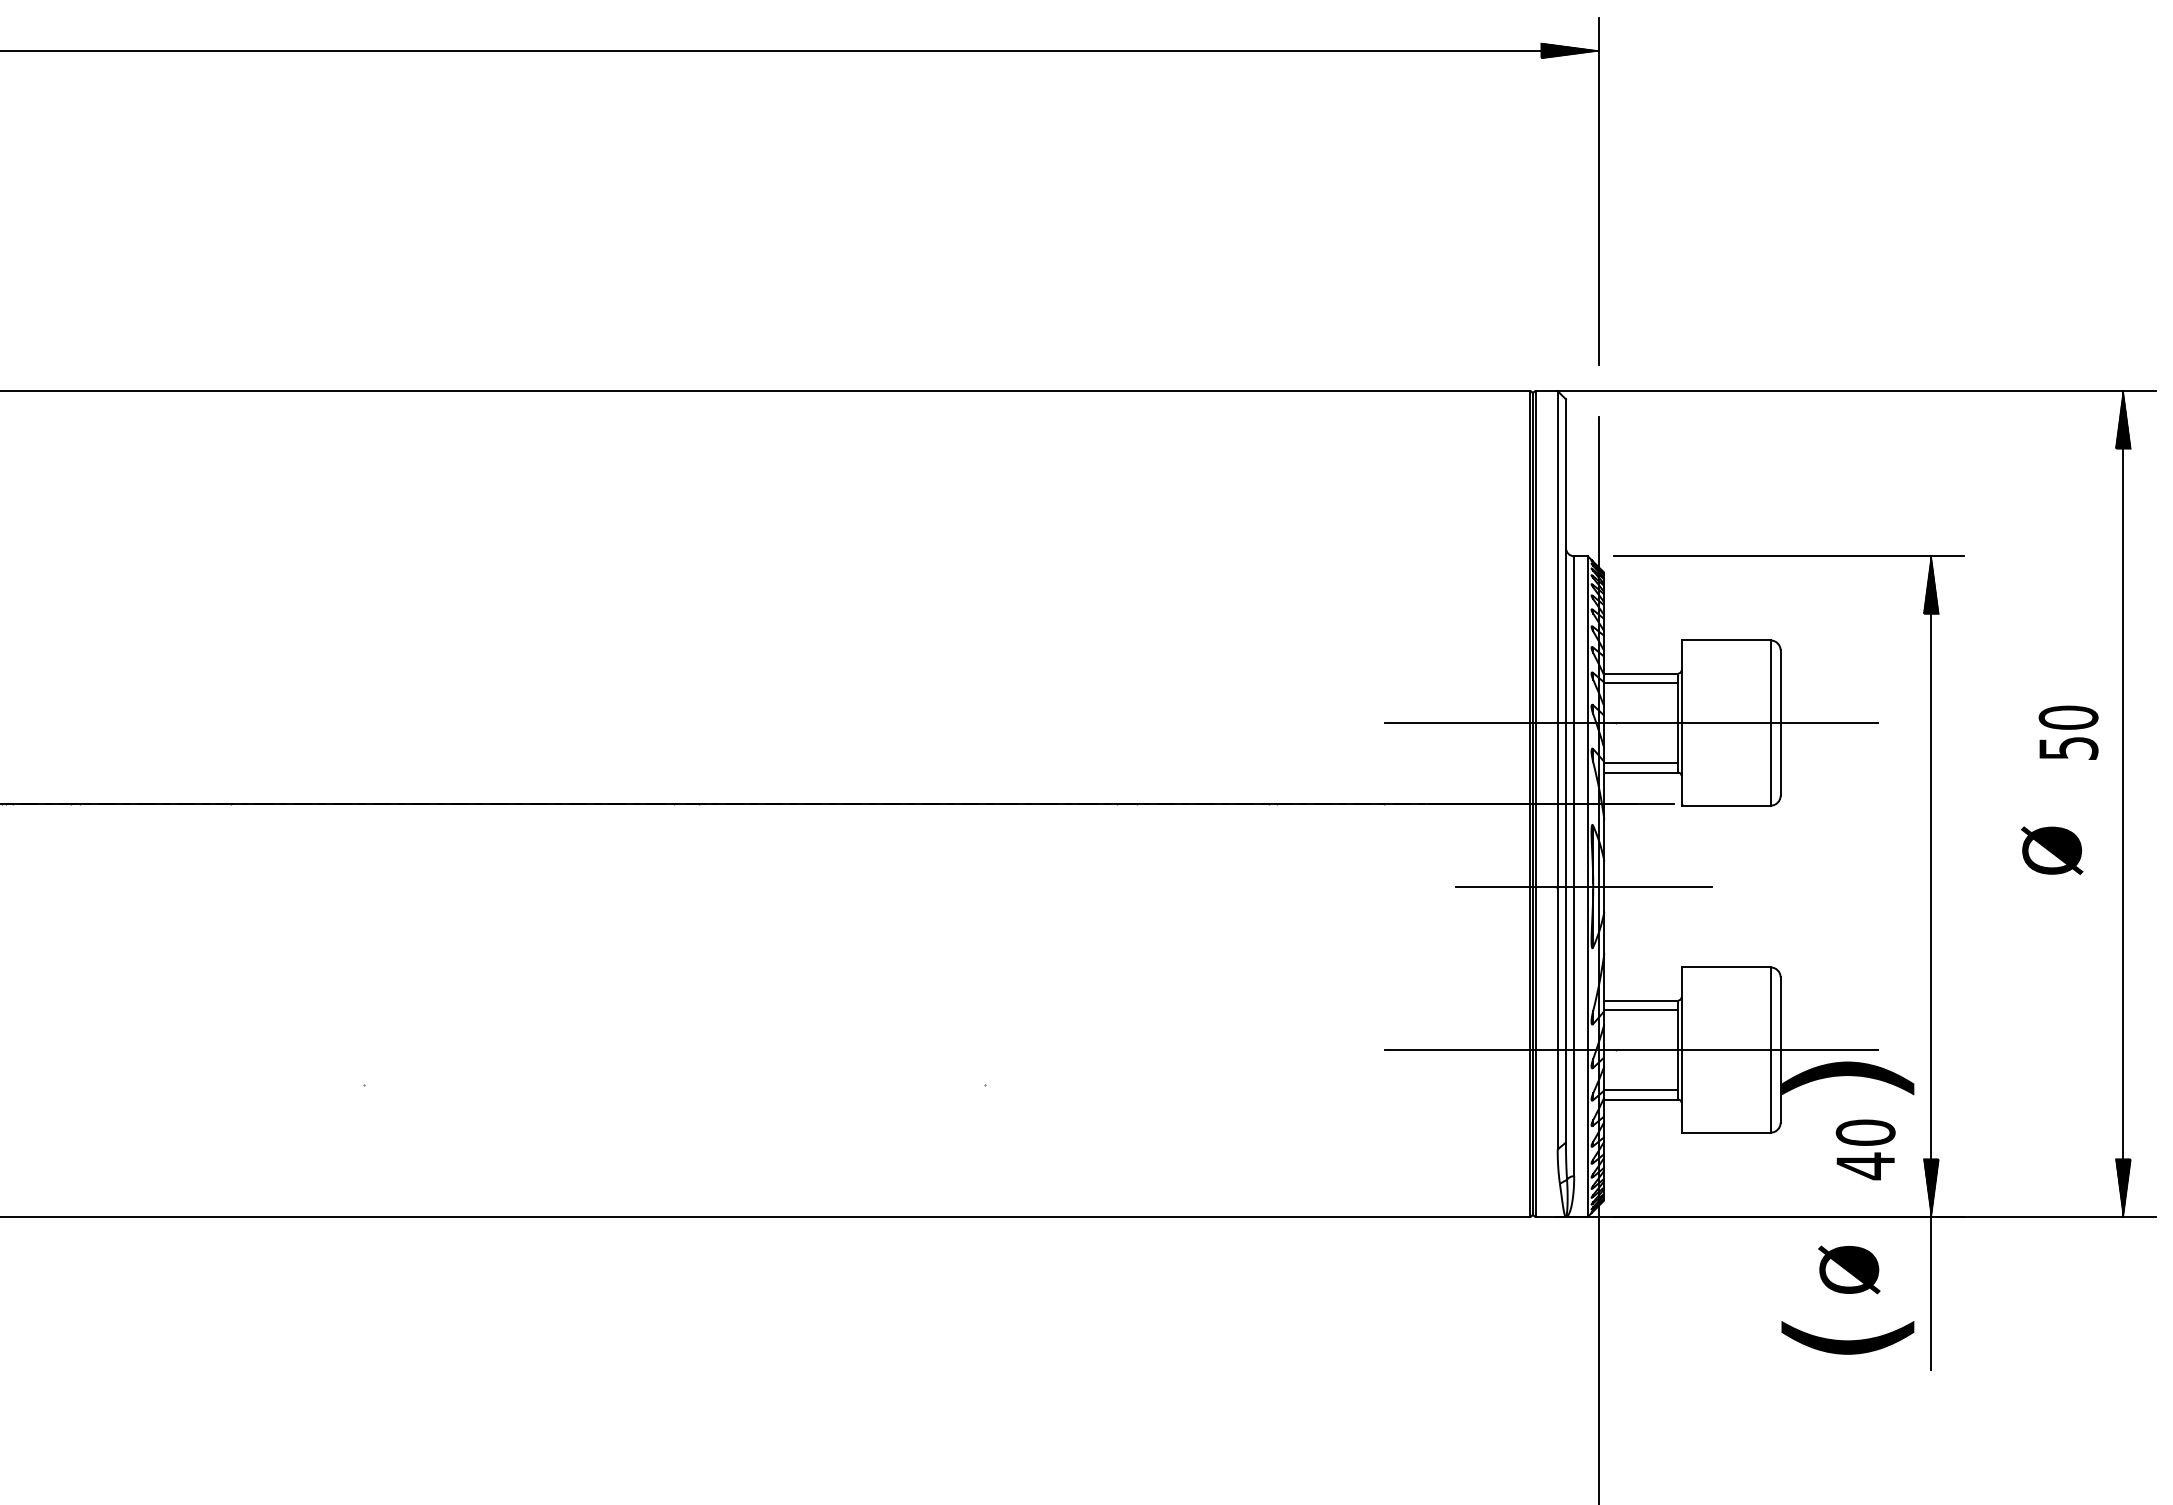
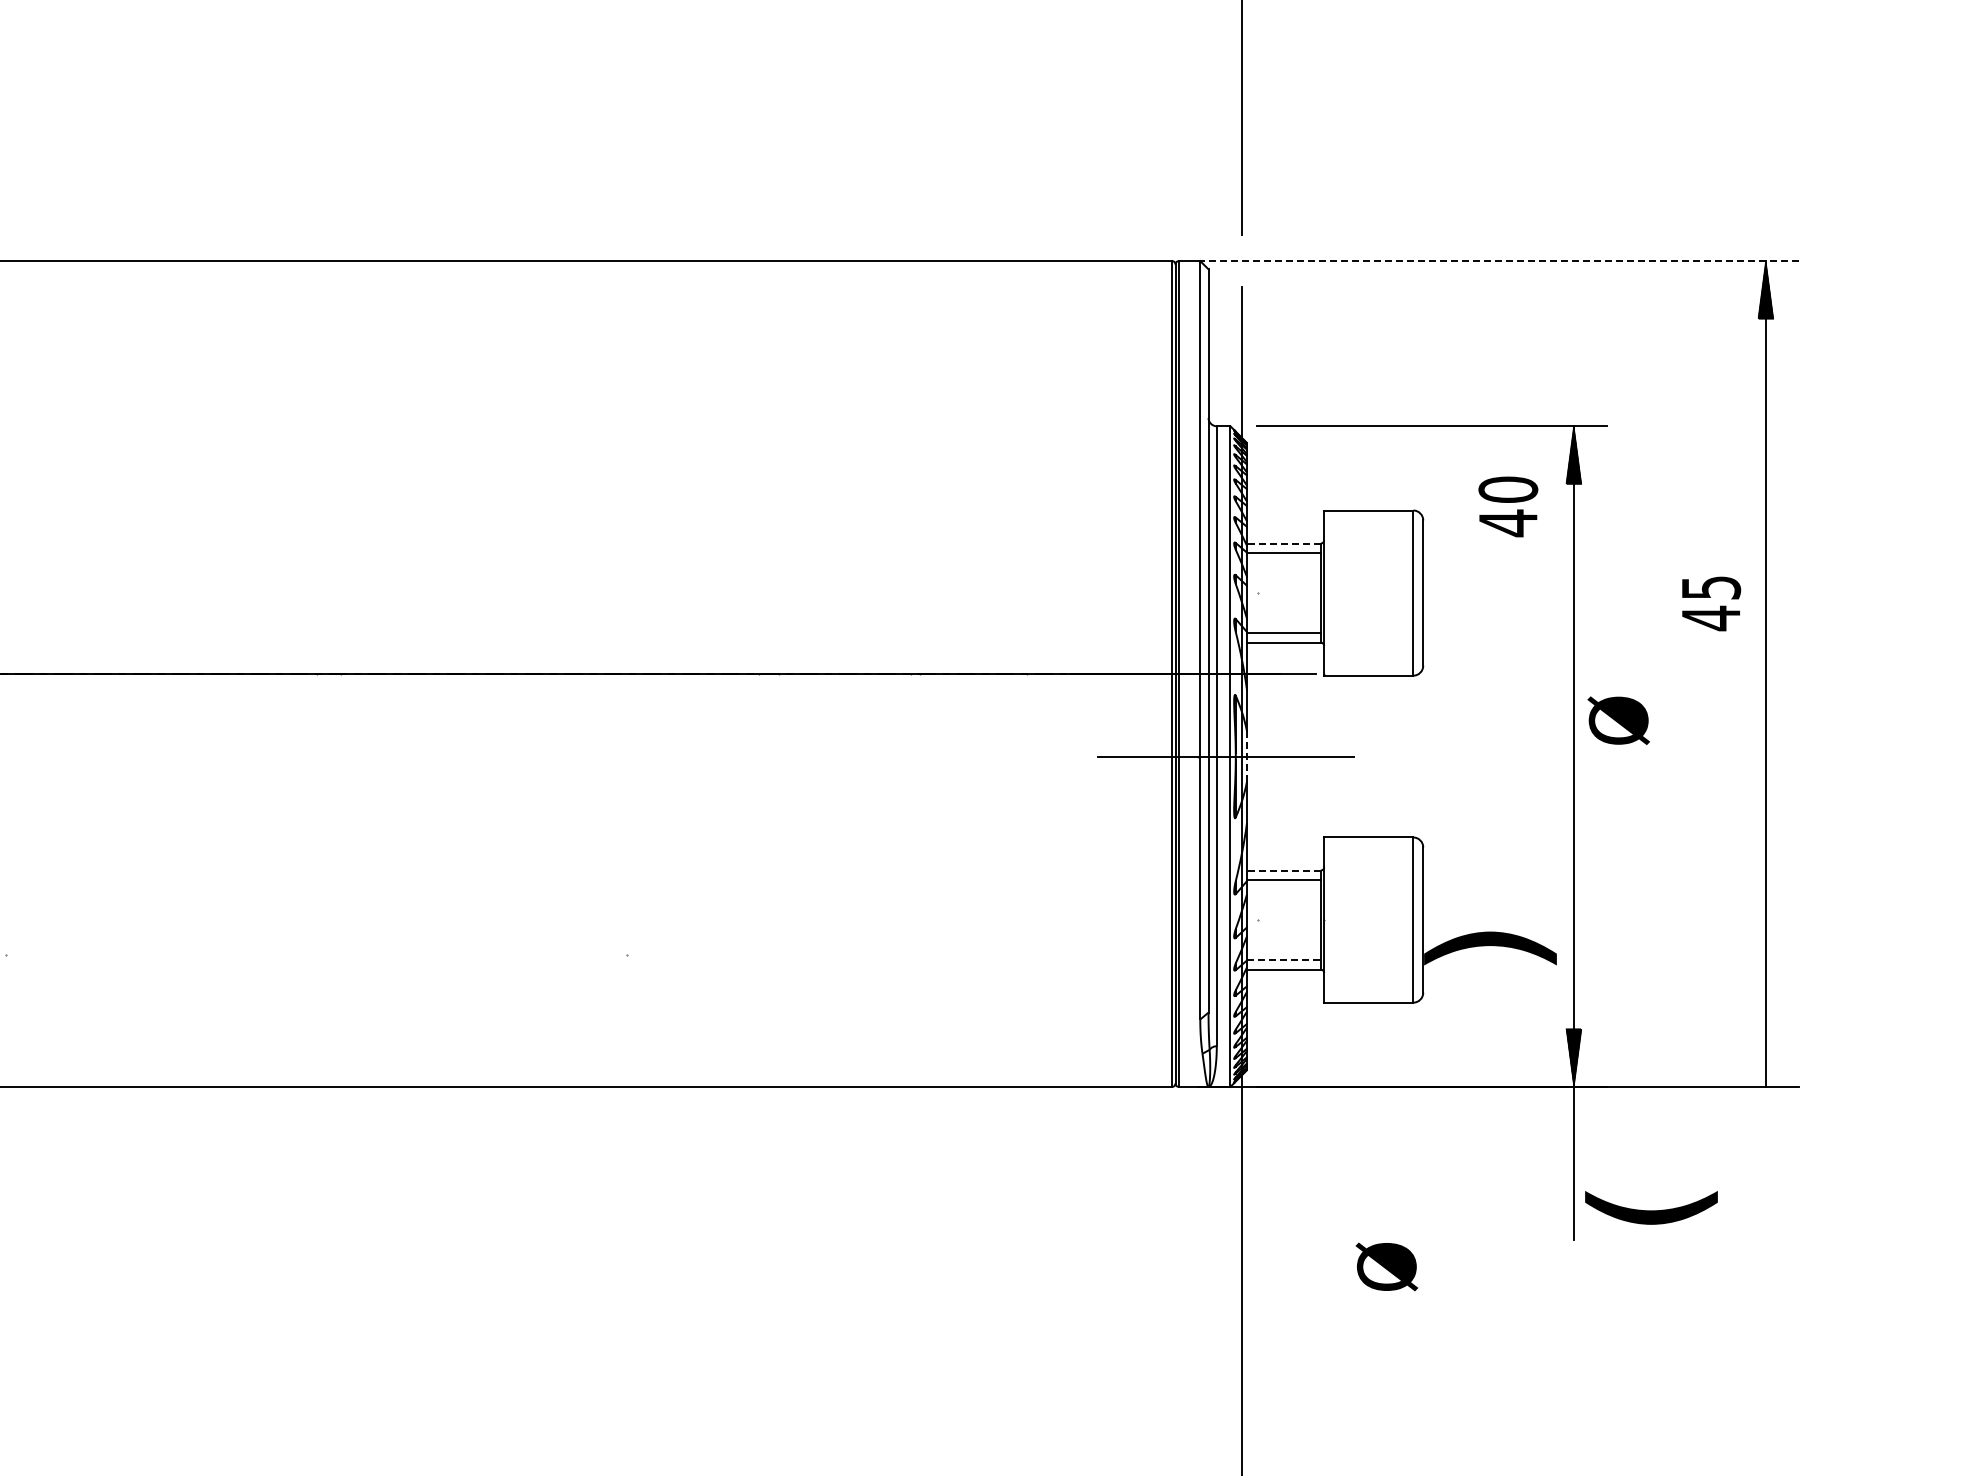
line: (1856, 391) -> (1499, 261), solid -> dashed
line: (1641, 673) -> (1284, 543), solid -> dashed
line: (1631, 723) -> (1274, 593), removed
text: (2068, 733) -> (1711, 603), 50 -> 45
text: (2052, 850) -> (1619, 720), moved
line: (1604, 886) -> (1247, 756), solid -> dashed
line: (1641, 1000) -> (1284, 870), solid -> dashed
line: (1631, 1050) -> (1274, 920), removed
line: (1641, 1090) -> (1284, 960), solid -> dashed
text: (1865, 1149) -> (1508, 506), moved
hatch: (2122, 1187) -> (1765, 1057), removed
text: (1849, 1269) -> (1387, 1266), moved
text: (1847, 1337) -> (1651, 1207), moved

